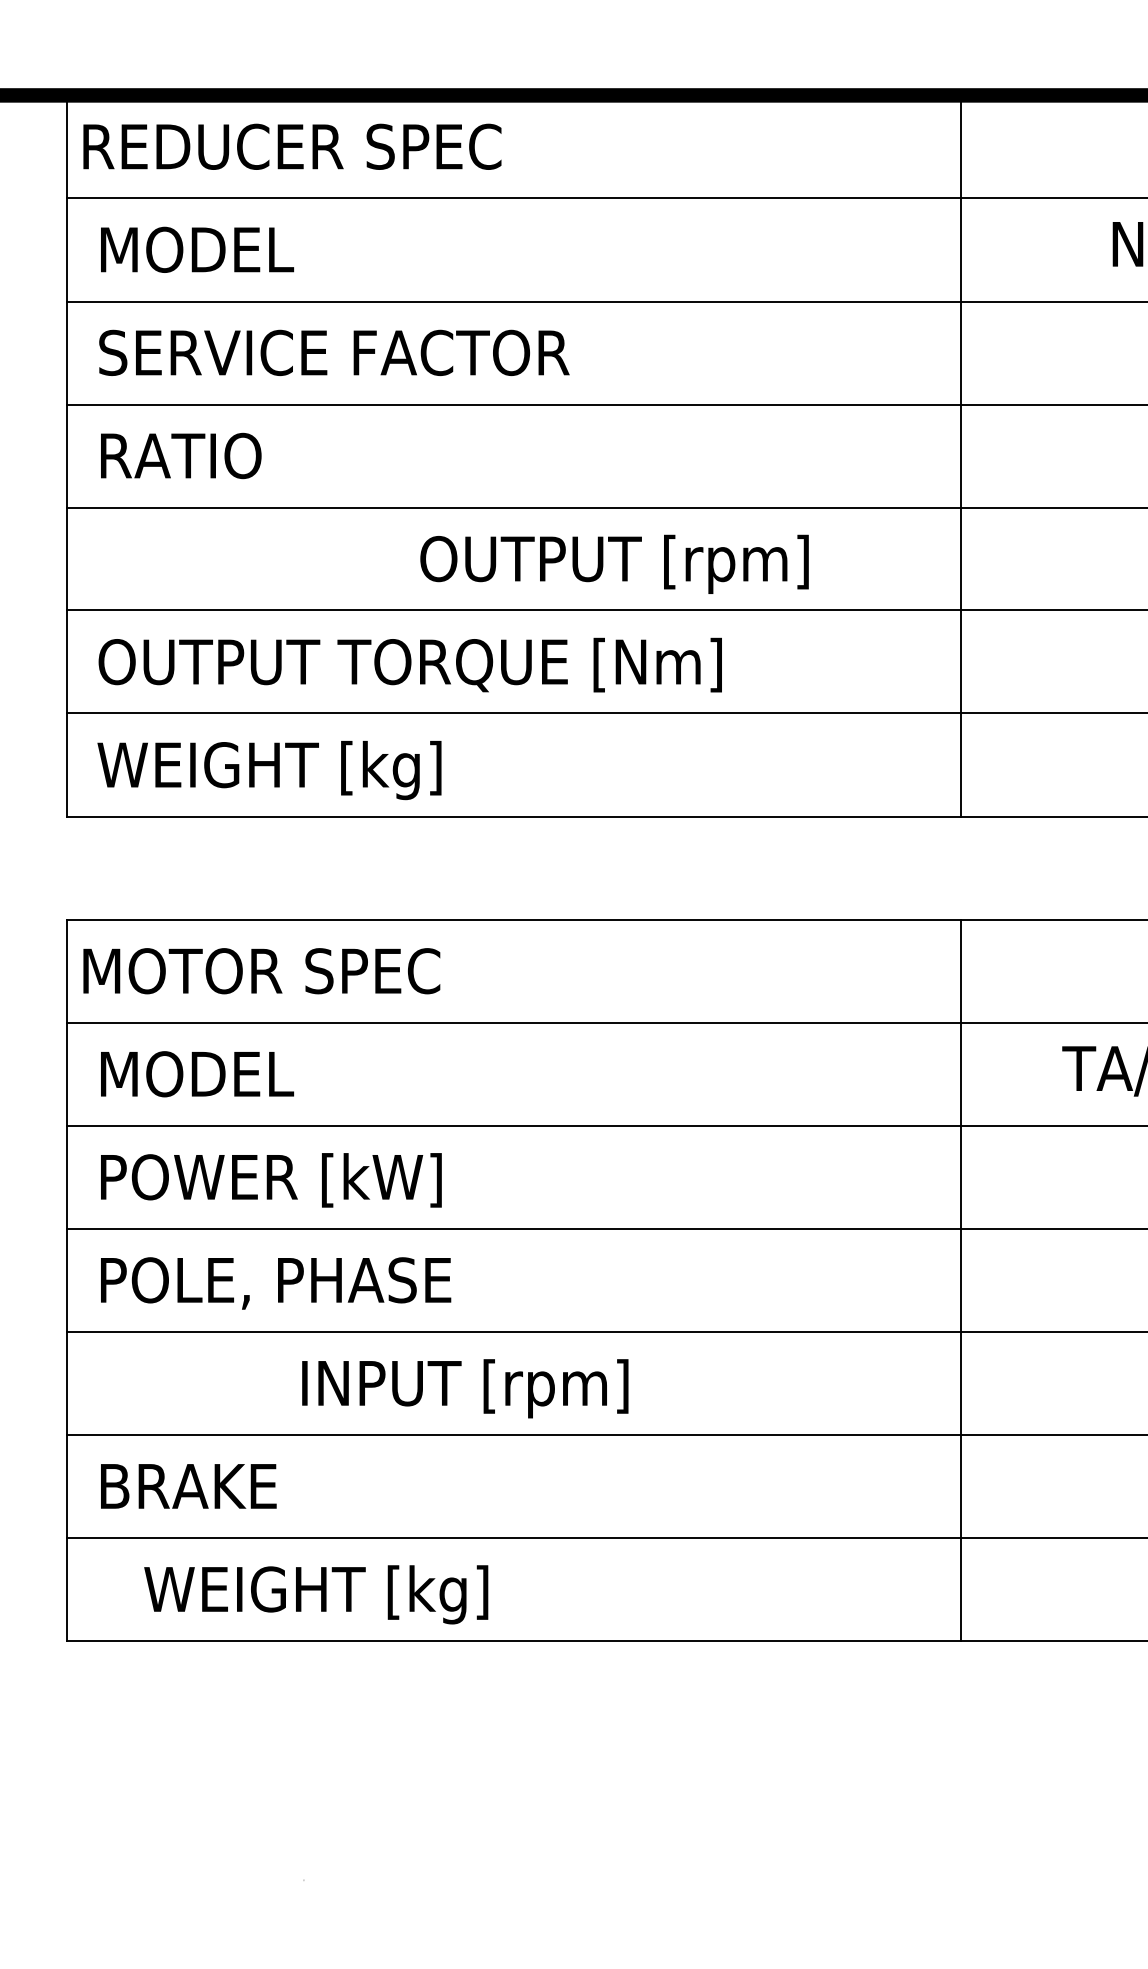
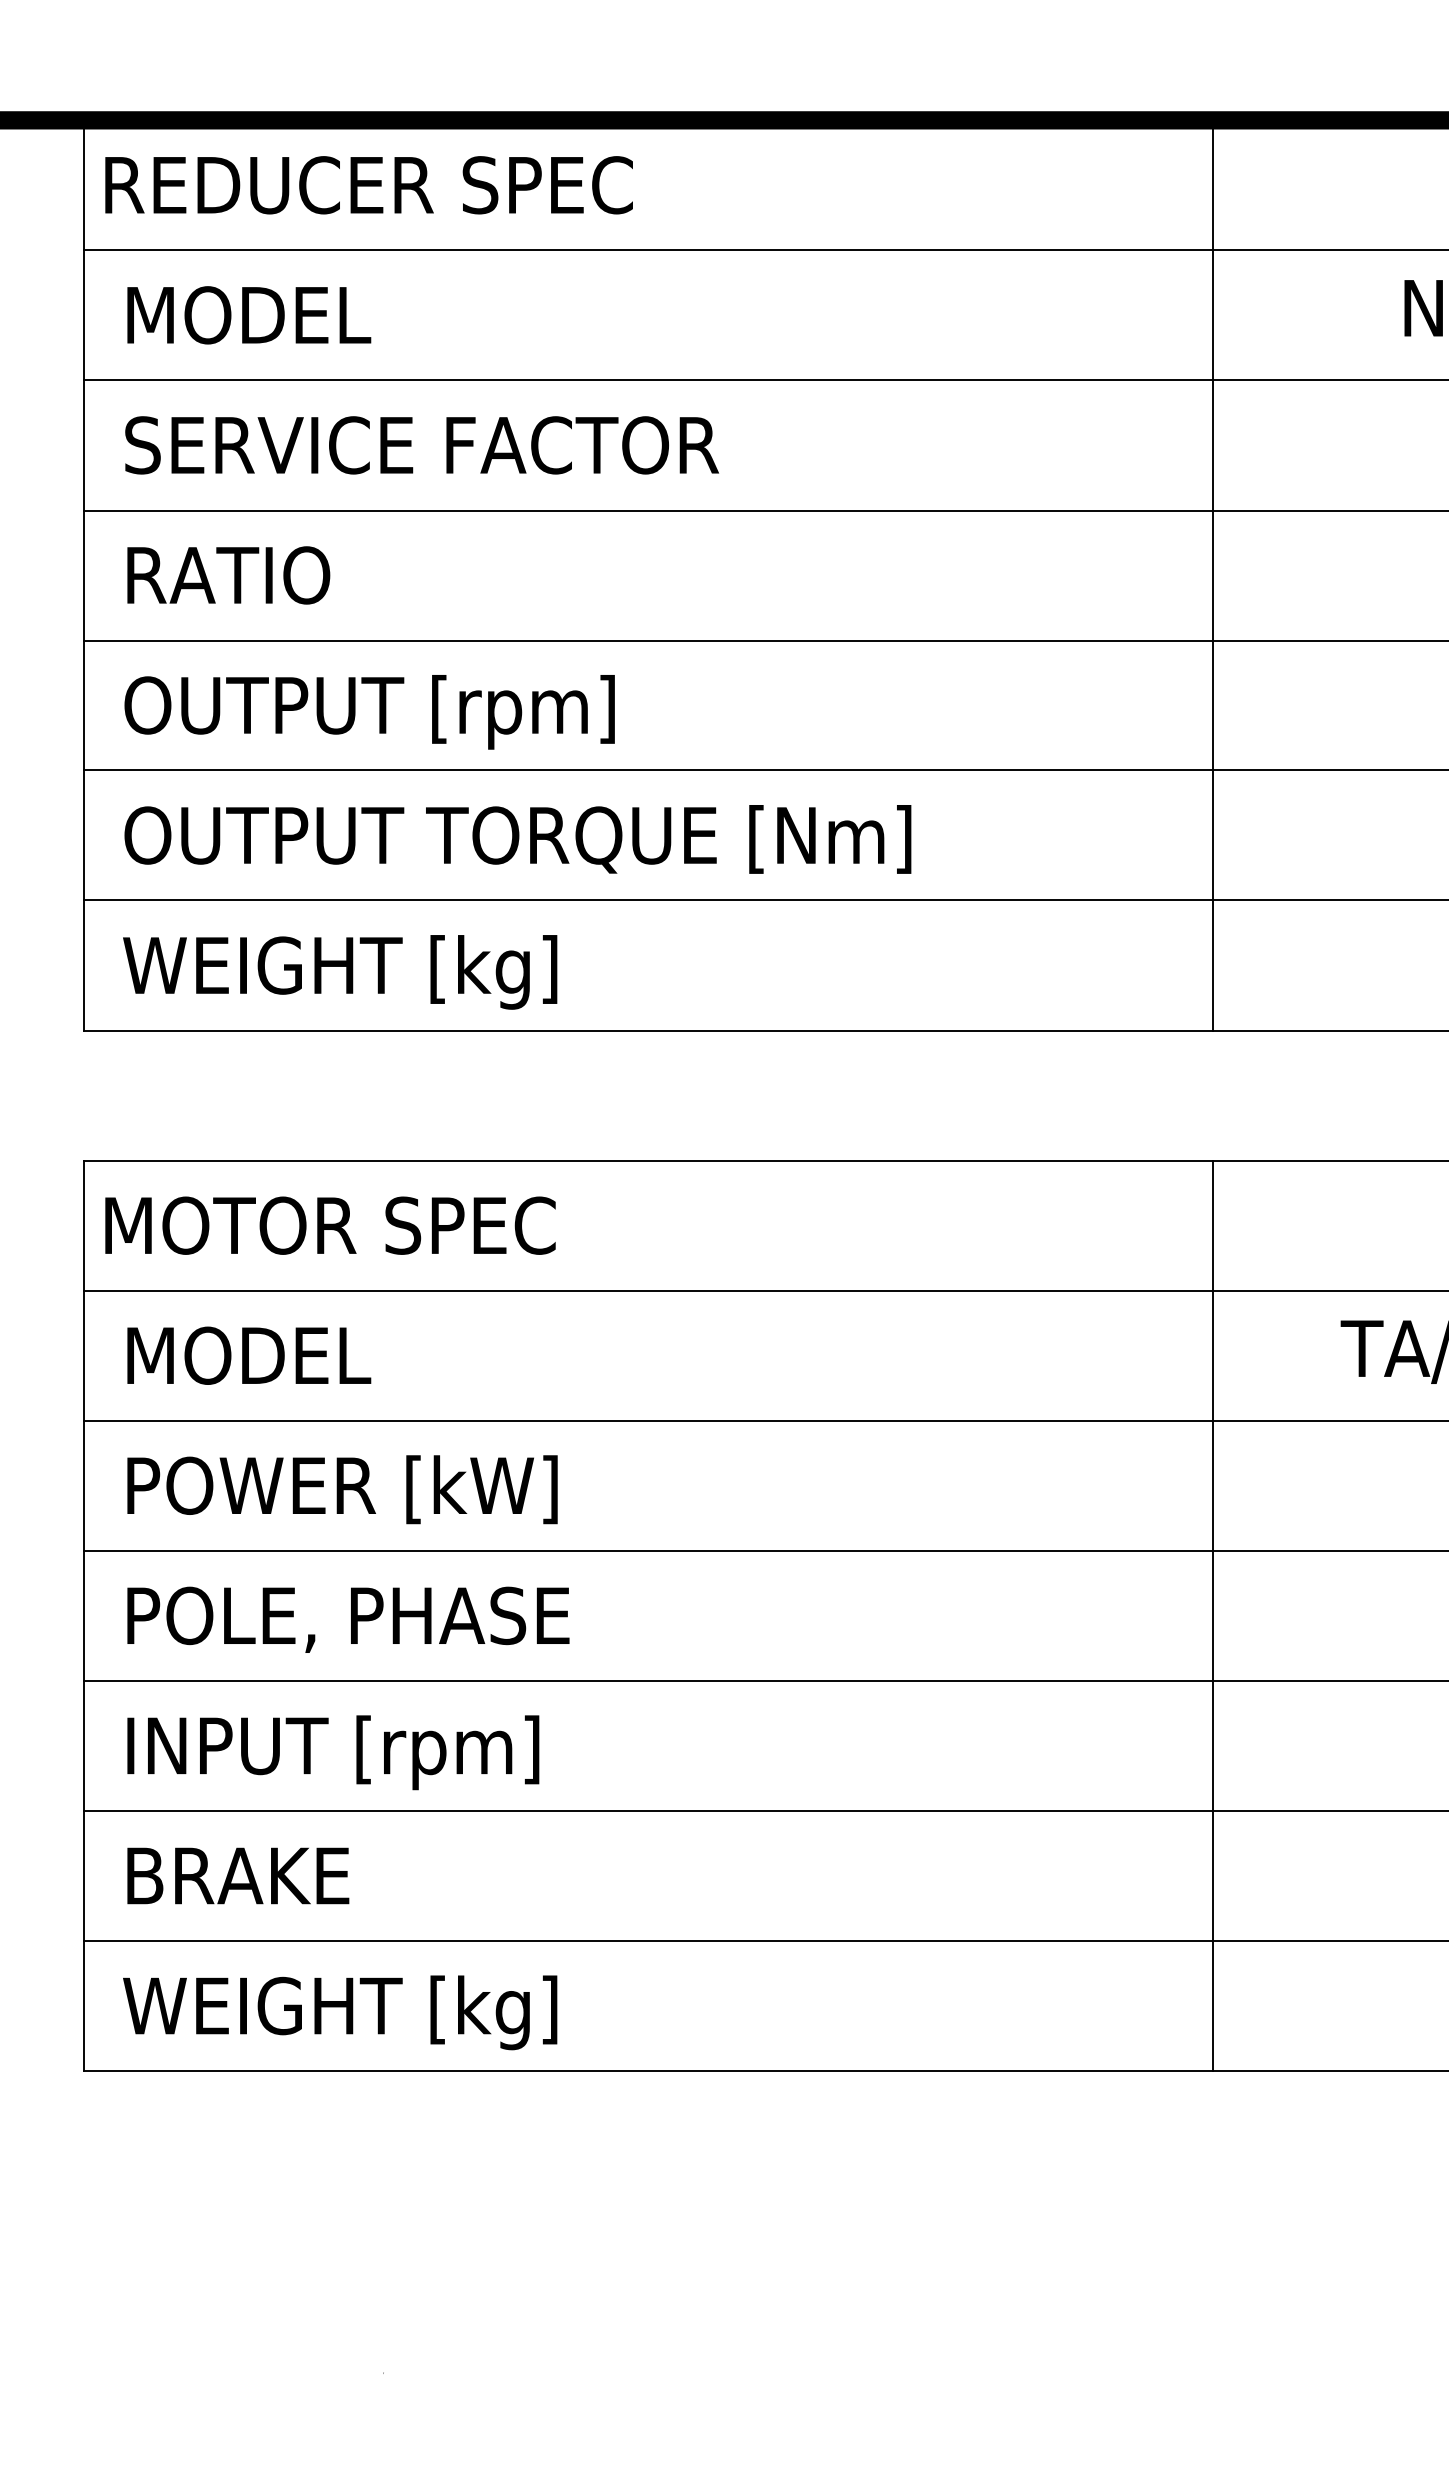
text: (614, 564) -> (369, 712), moved
text: (465, 1388) -> (333, 1752), moved
text: (316, 1594) -> (340, 2012), moved

